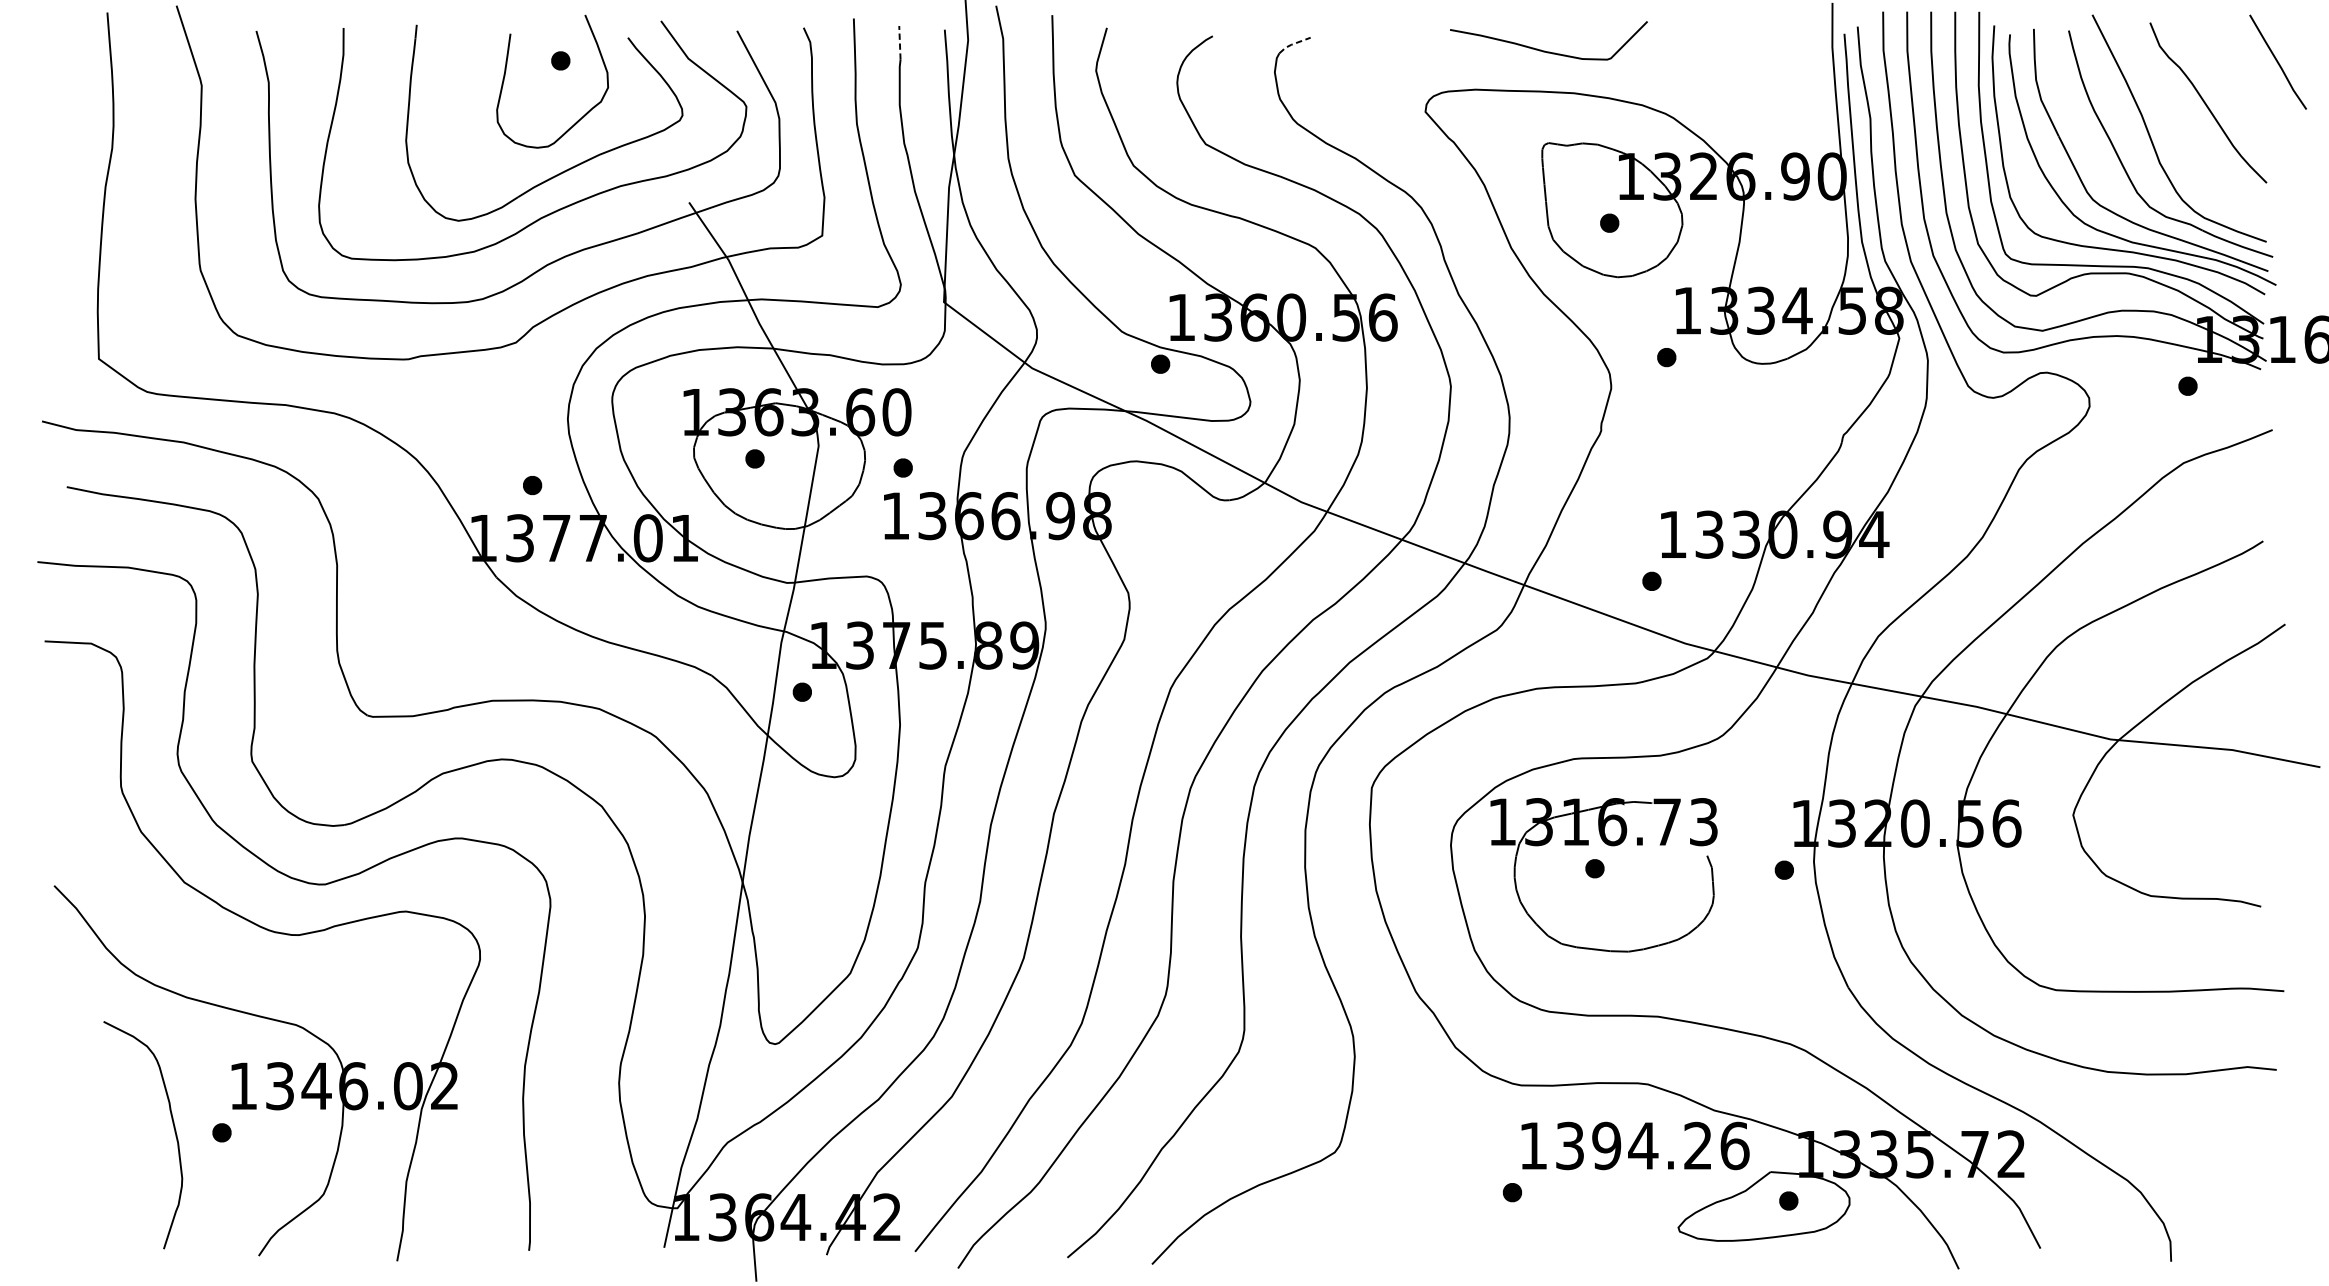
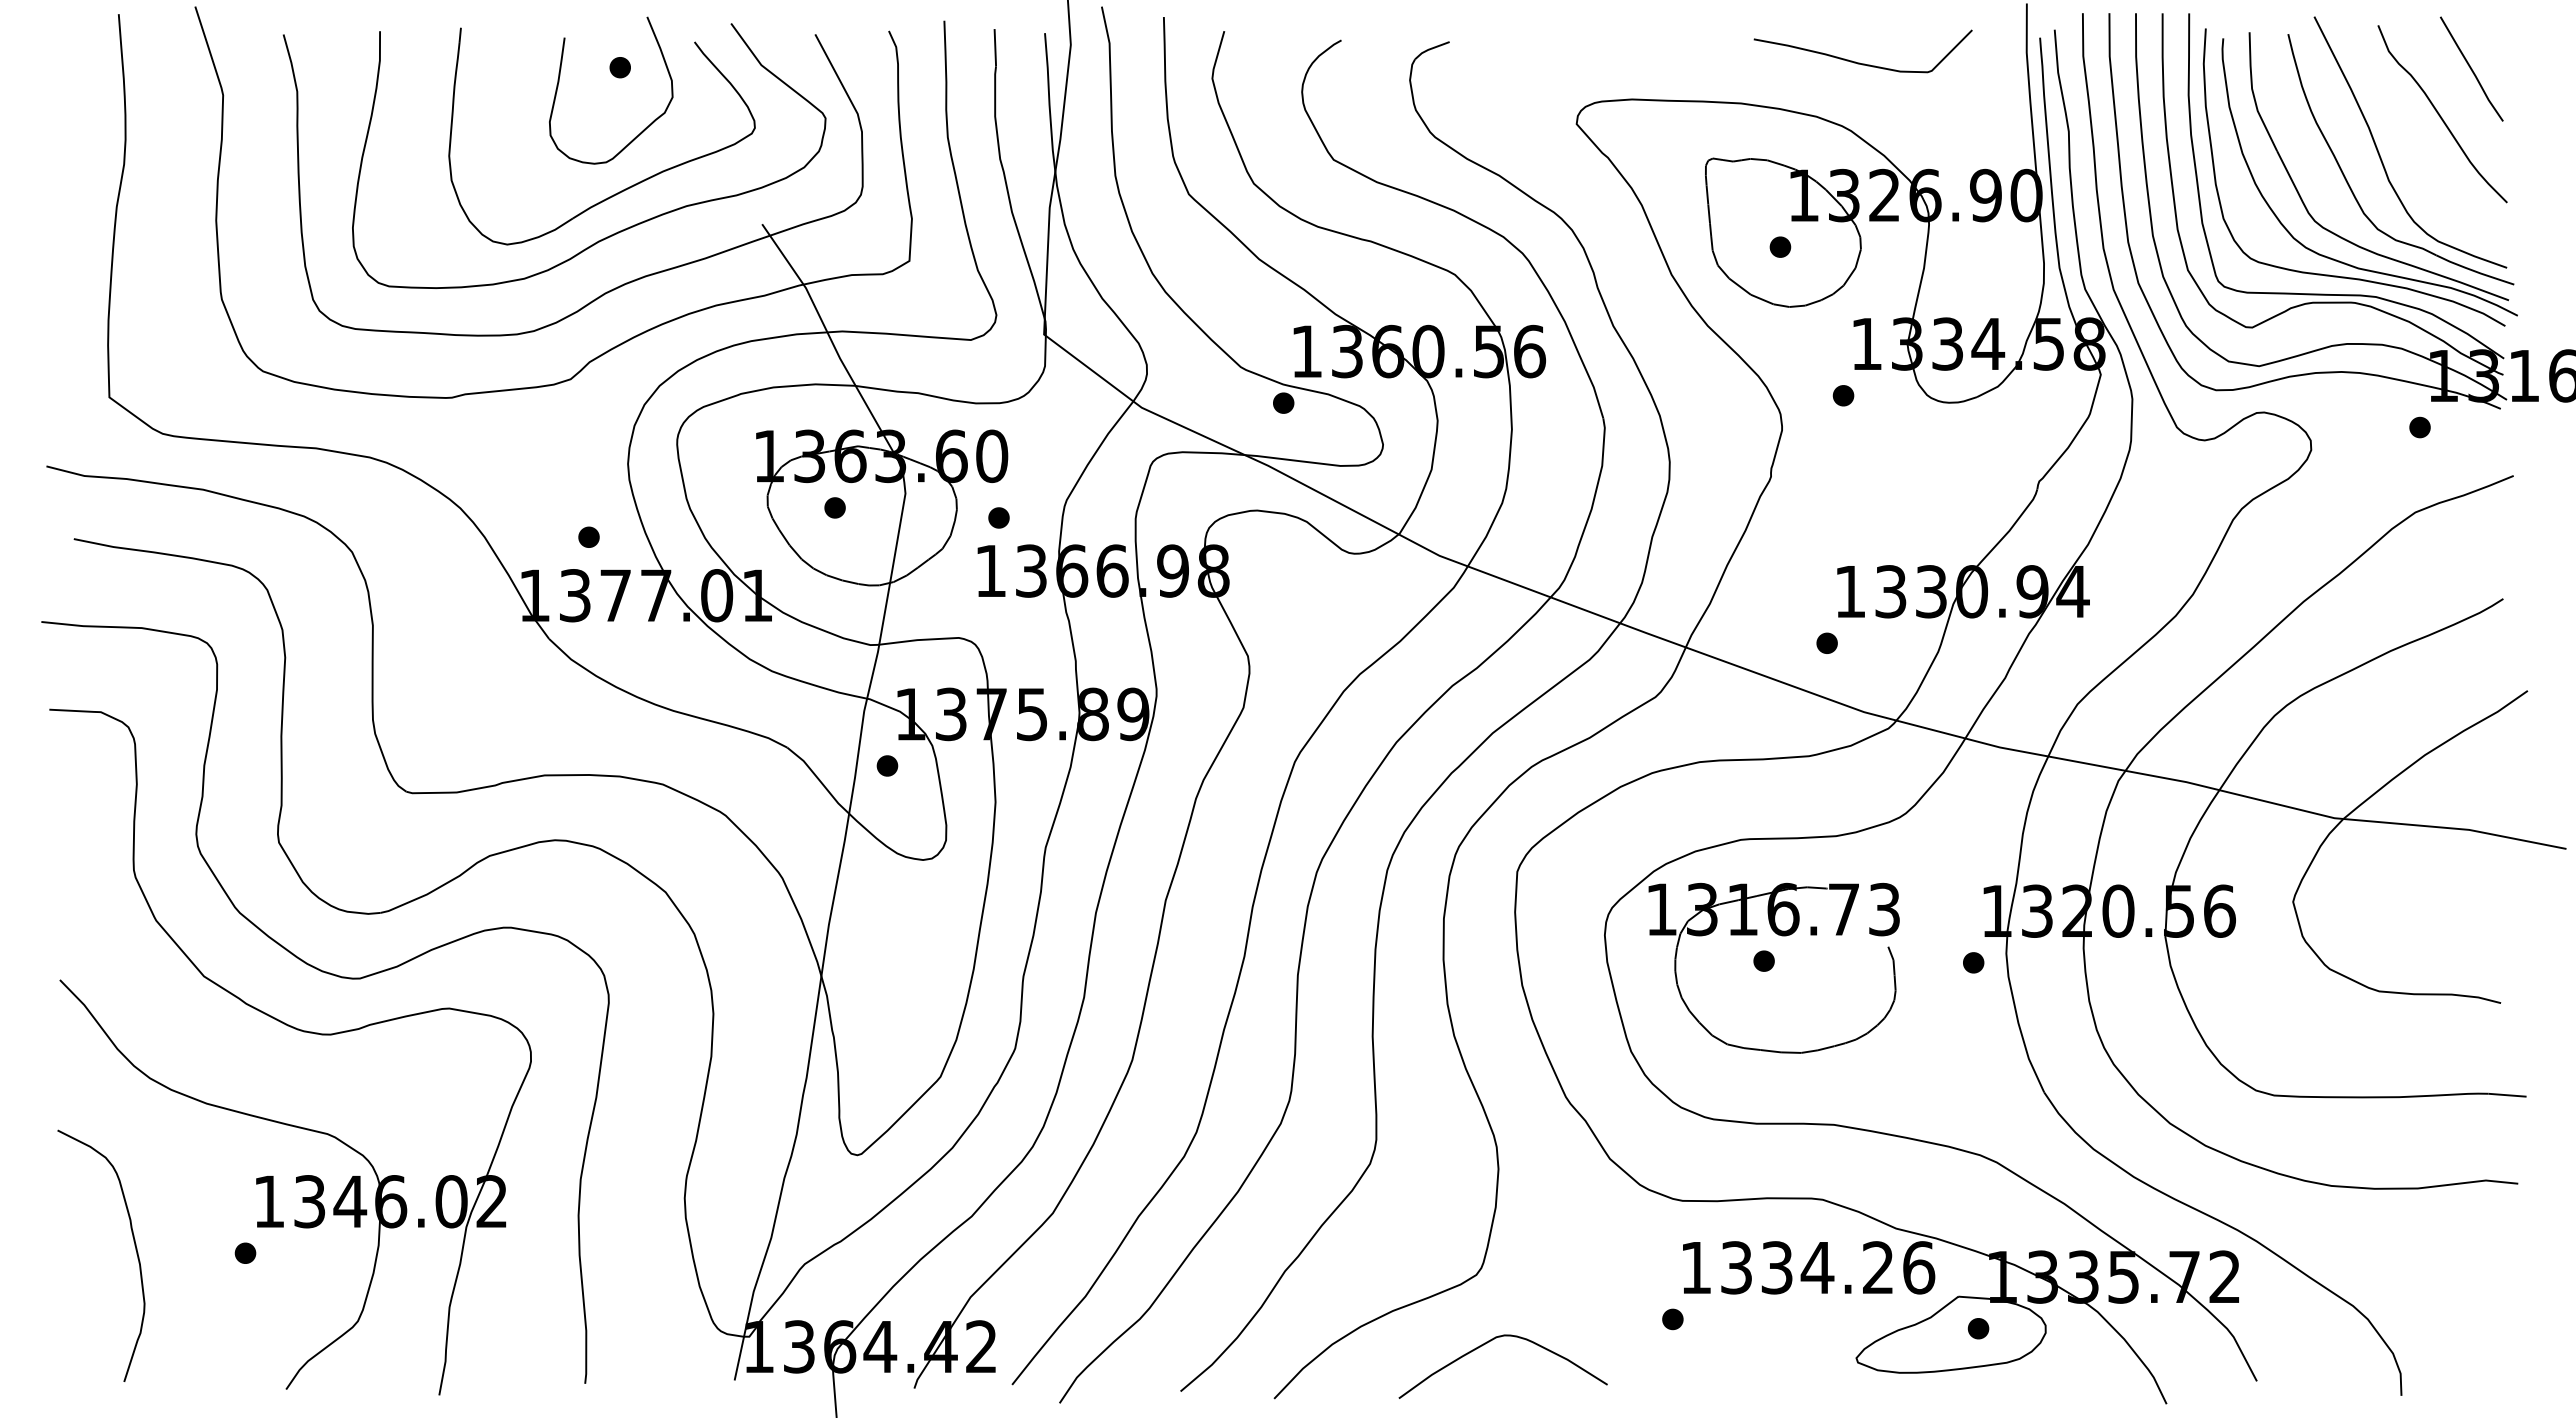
line: (900, 42) -> (995, 47), dashed -> solid
line: (1293, 44) -> (1430, 49), dashed -> solid
curve: (1545, 50) -> (1859, 62), moved
curve: (2277, 61) -> (2471, 68), moved
curve: (174, 1130) -> (135, 1250), moved
text: (1606, 1145) -> (1776, 1267), 1394.26 -> 1334.26
curve: (1346, 1213) -> (1489, 1342), added

